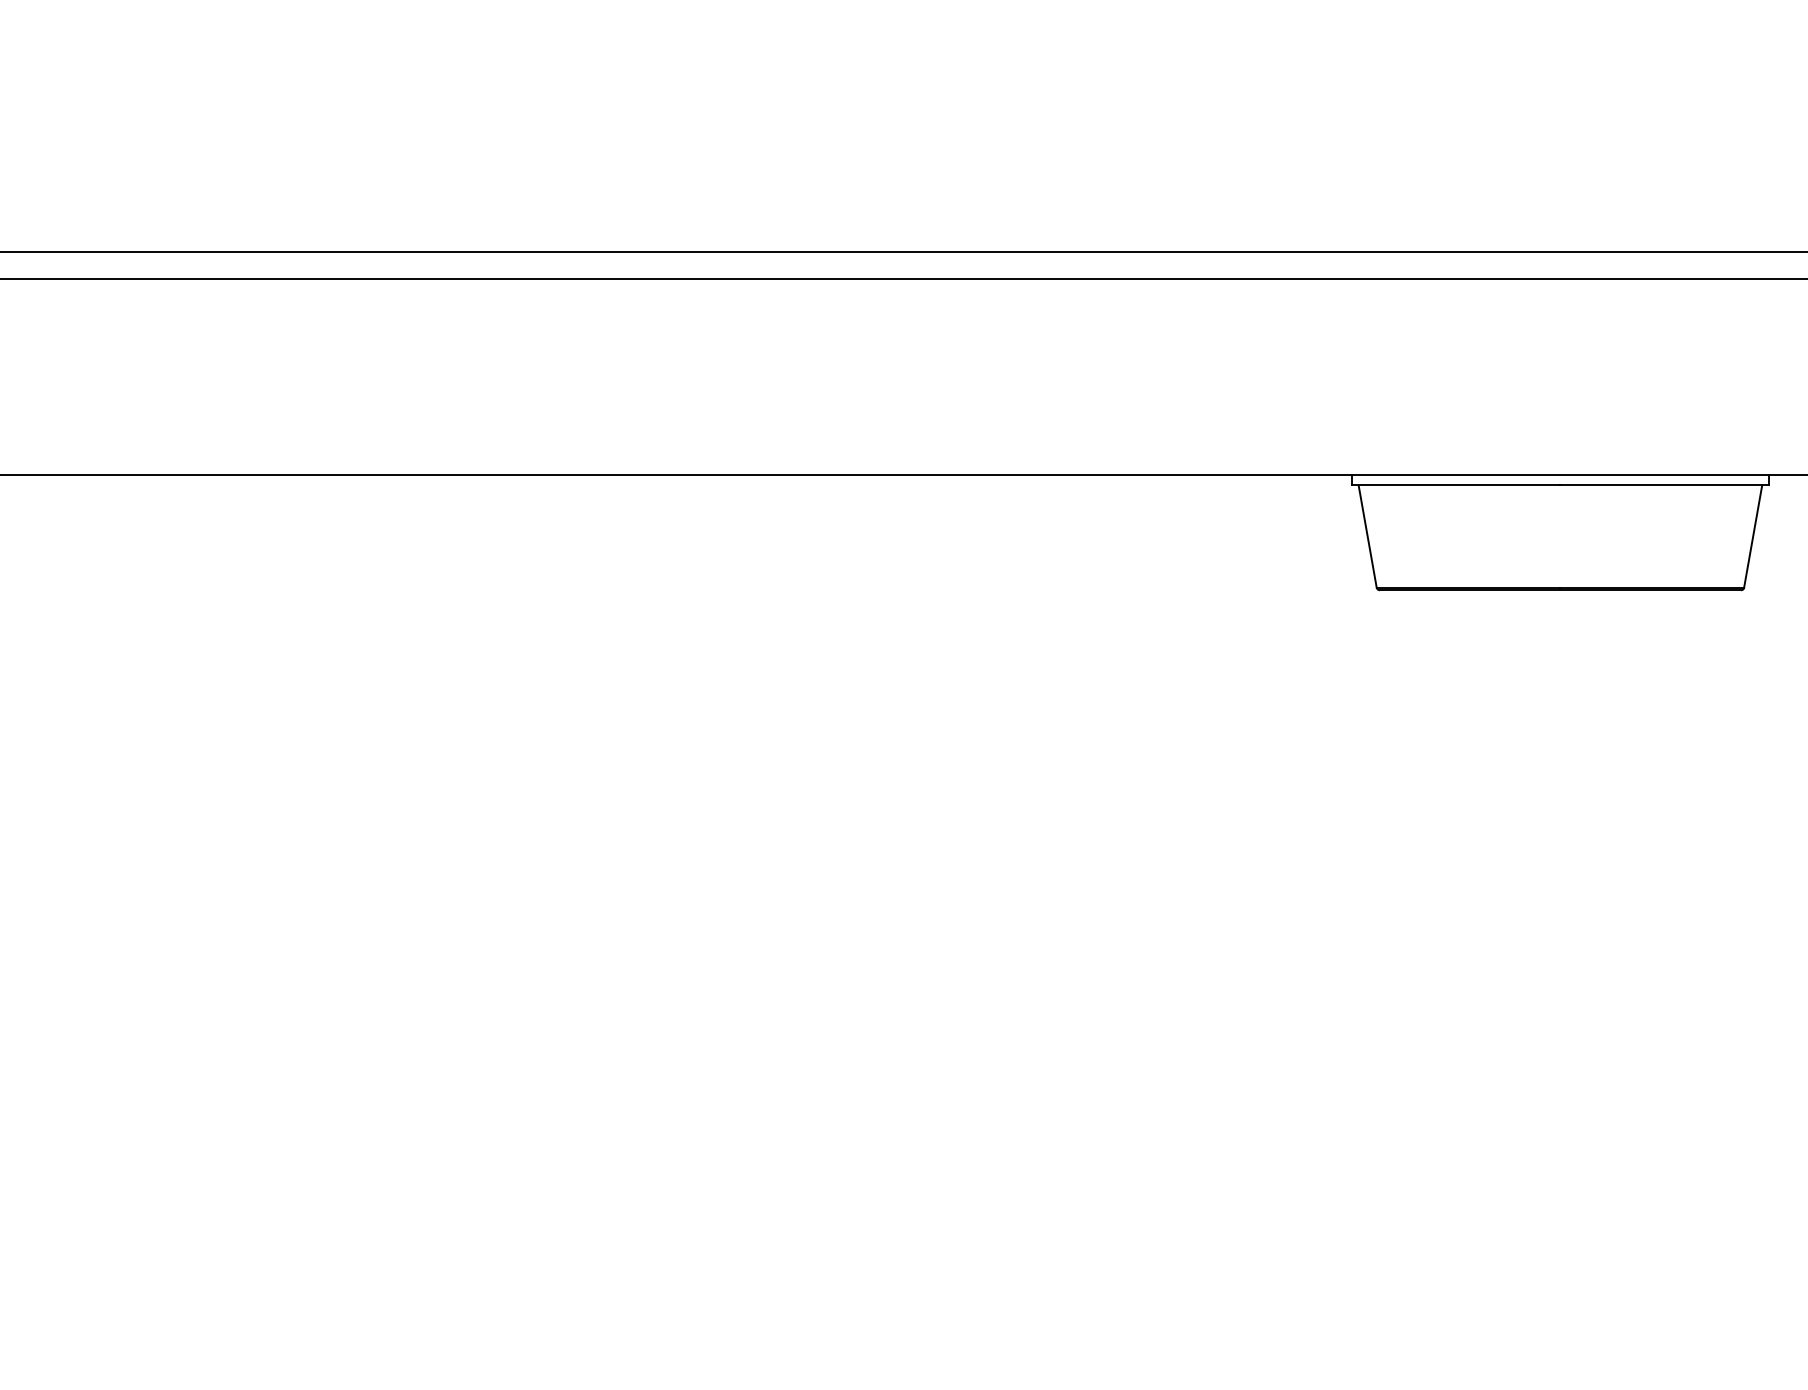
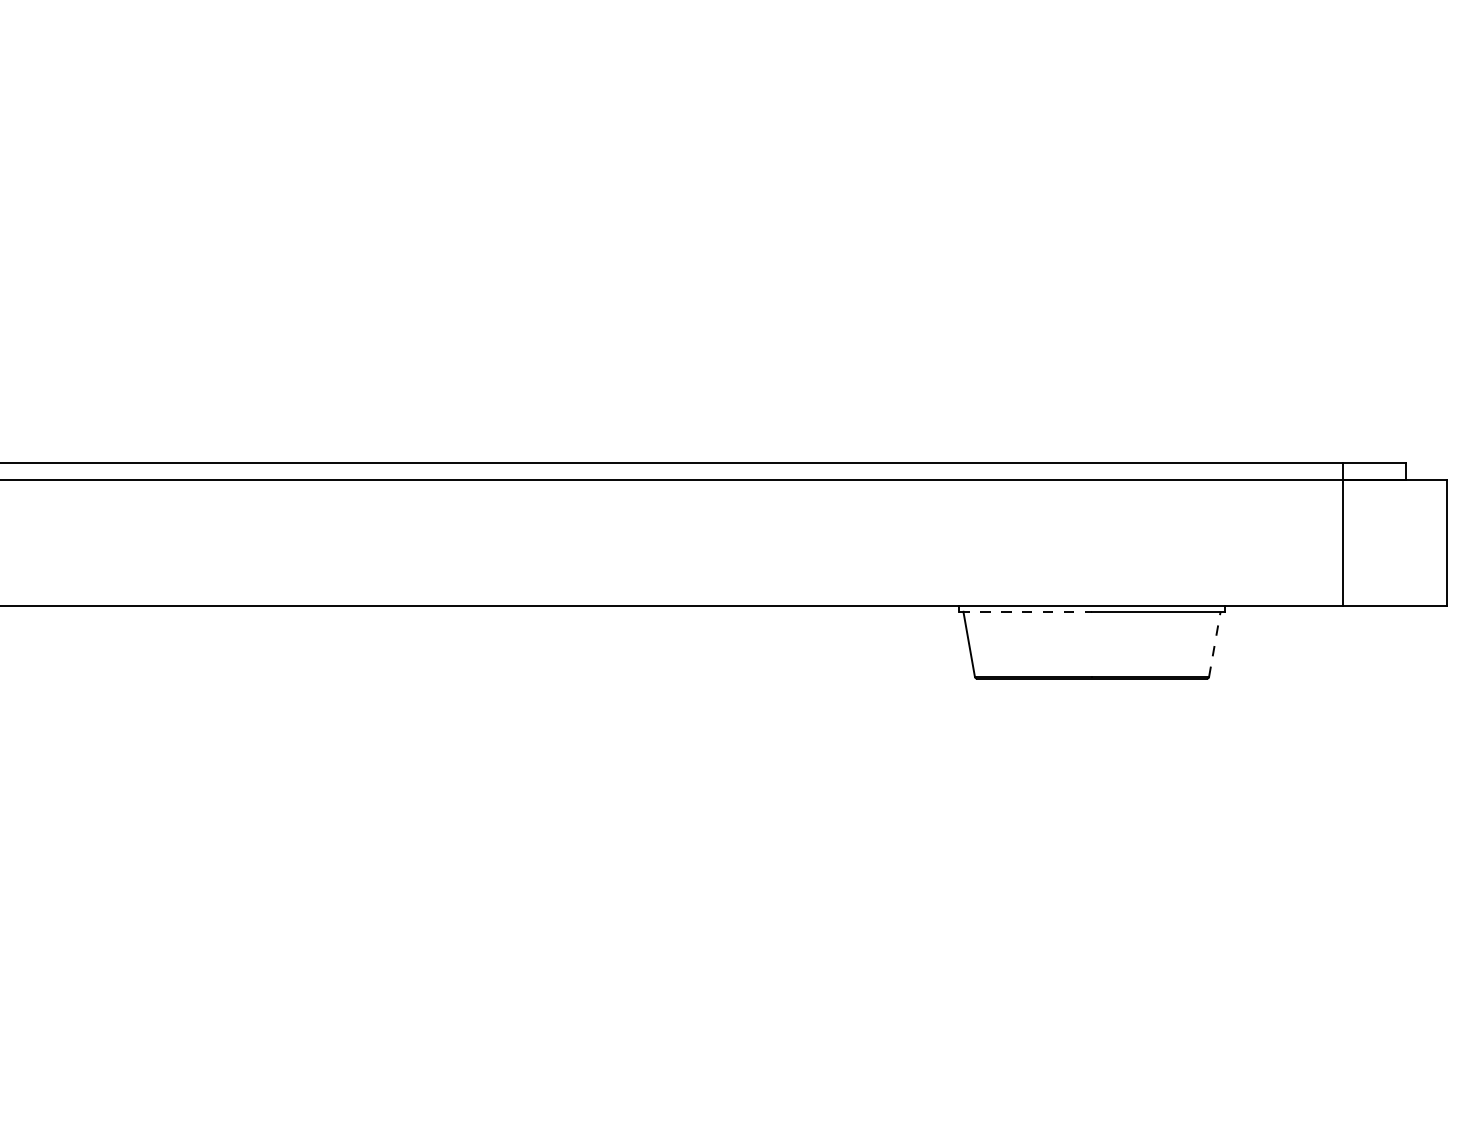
line: (1457, 484) -> (1026, 611), solid -> dashed
line: (1752, 535) -> (1214, 643), solid -> dashed

